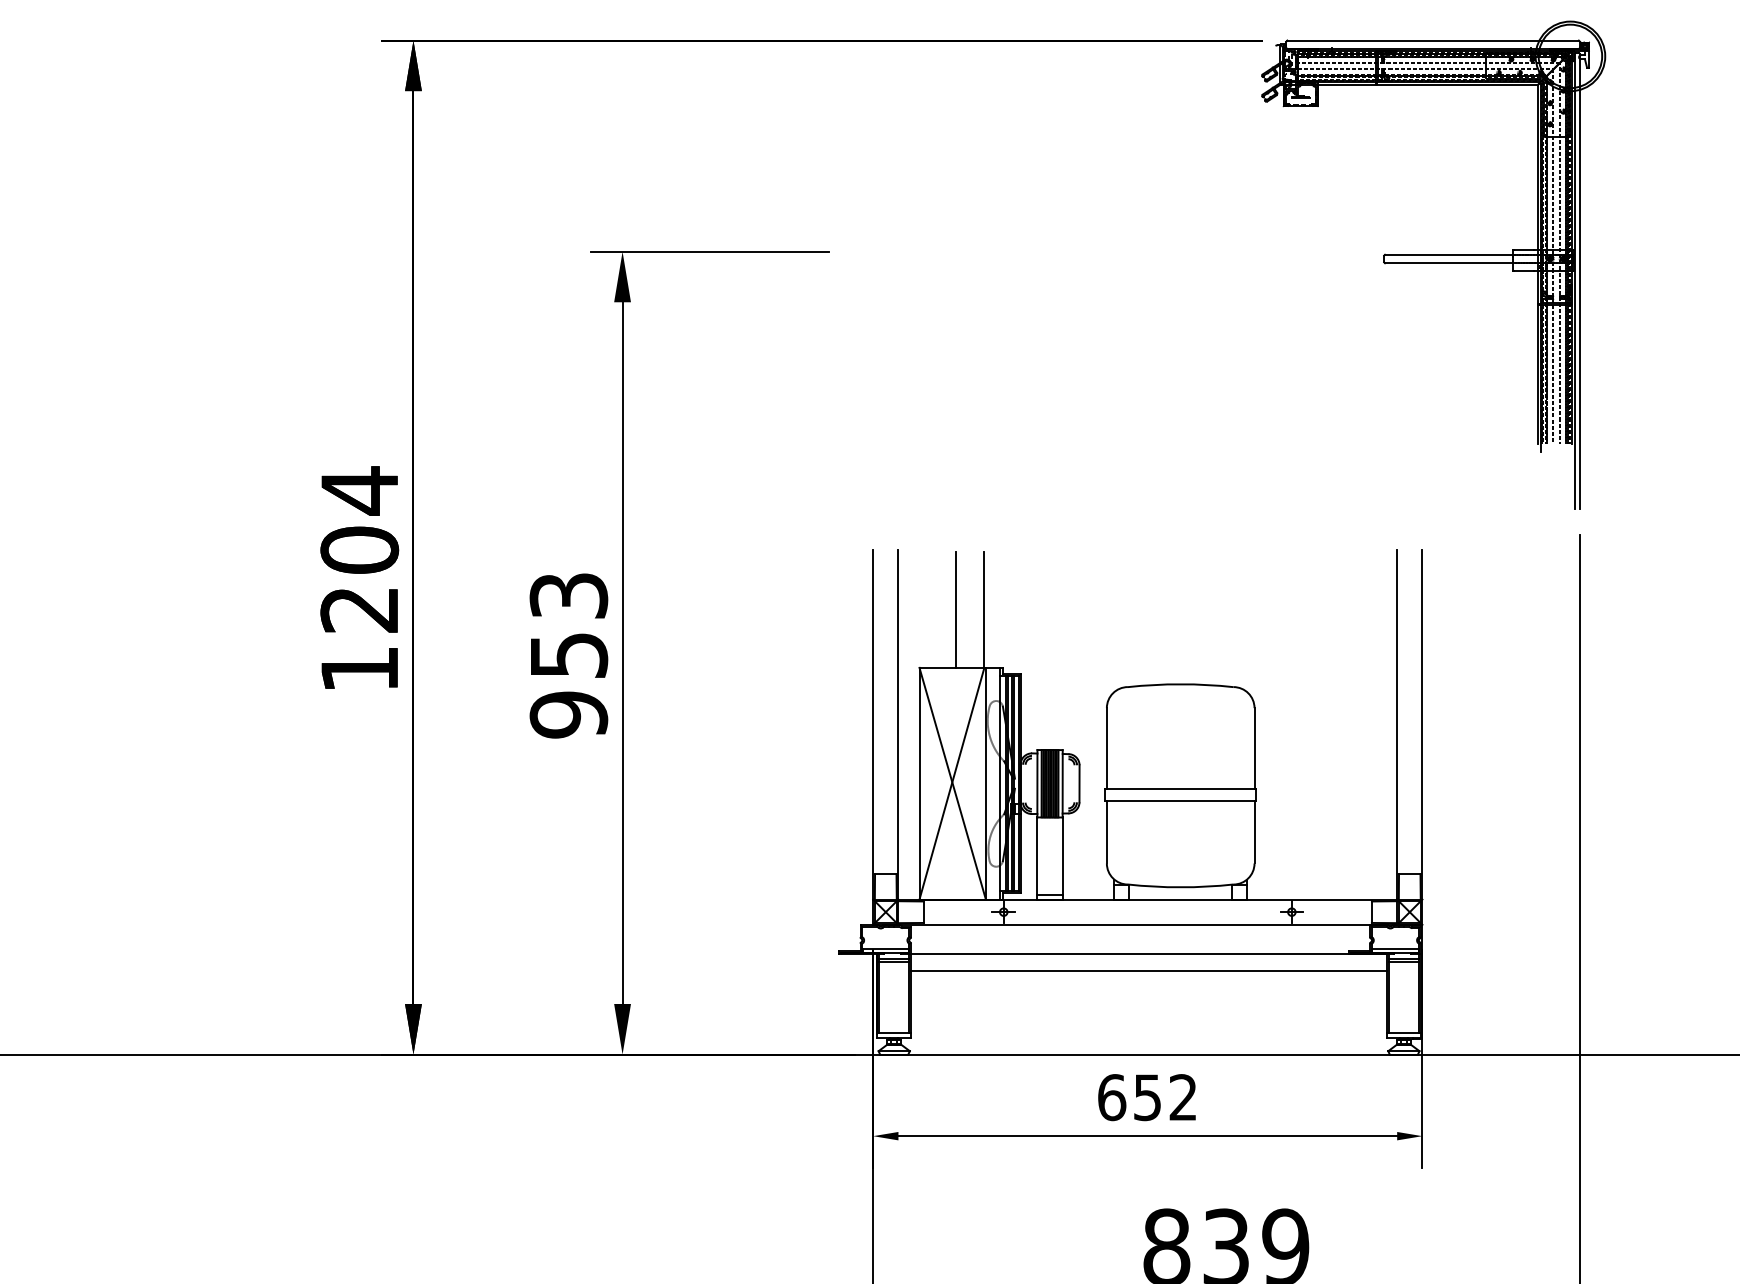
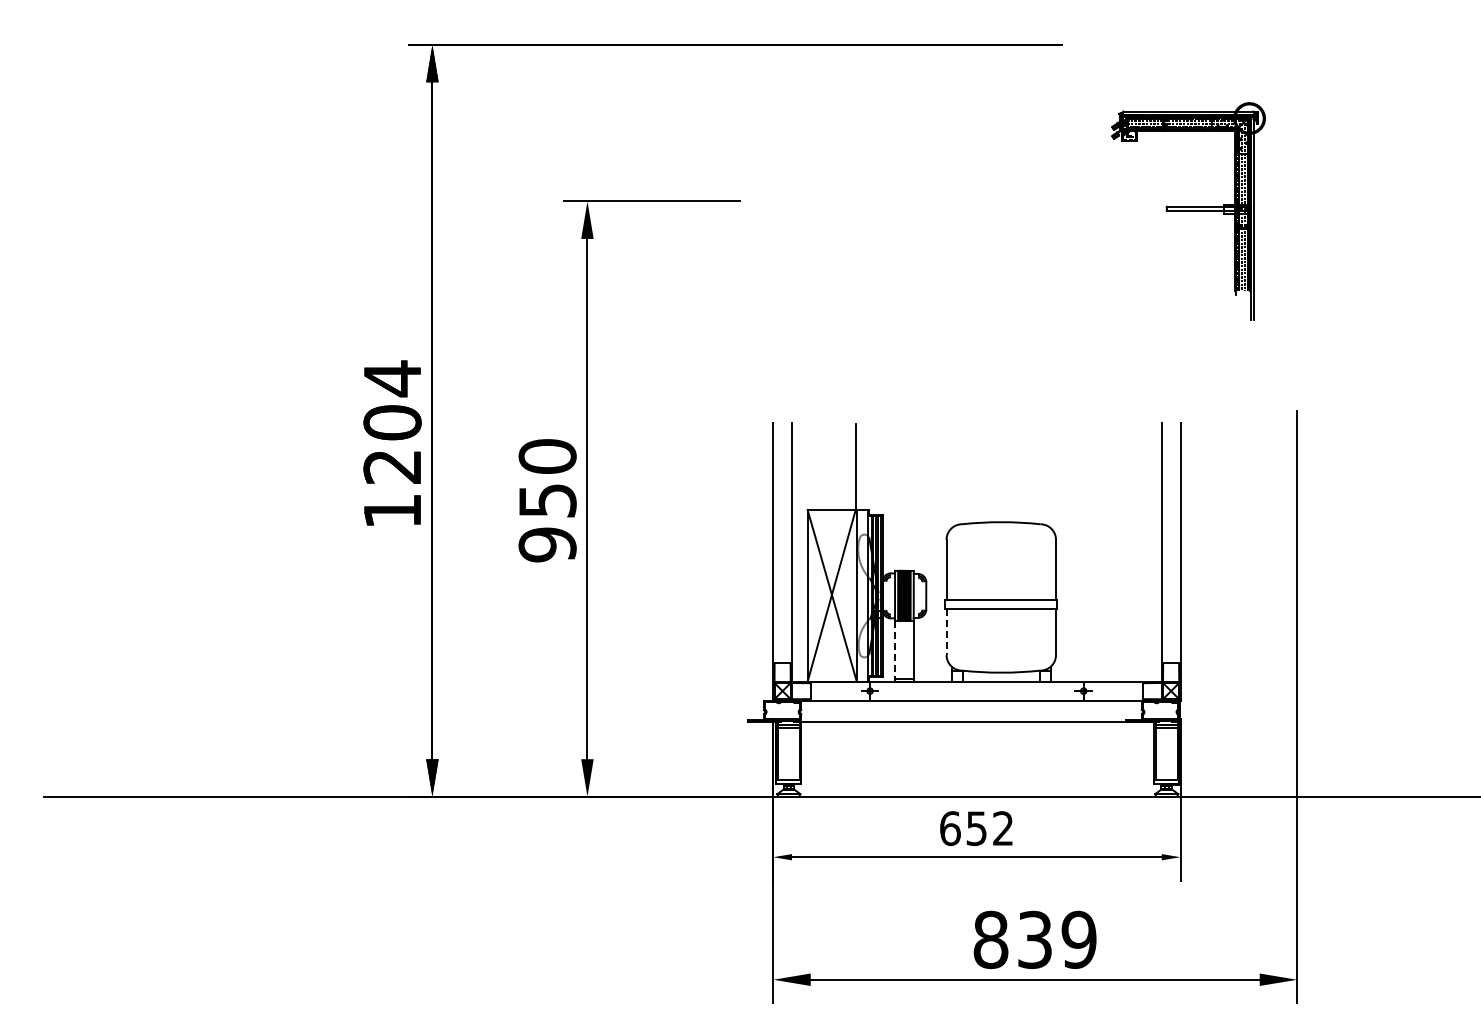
part: (1433, 265) -> (1188, 211), size x0.6
text: (568, 595) -> (547, 456), 953 -> 950
line: (955, 610) -> (834, 467), removed
line: (1106, 833) -> (946, 632), solid -> dashed
line: (1038, 858) -> (895, 651), solid -> dashed
line: (1148, 970) -> (977, 734), removed

